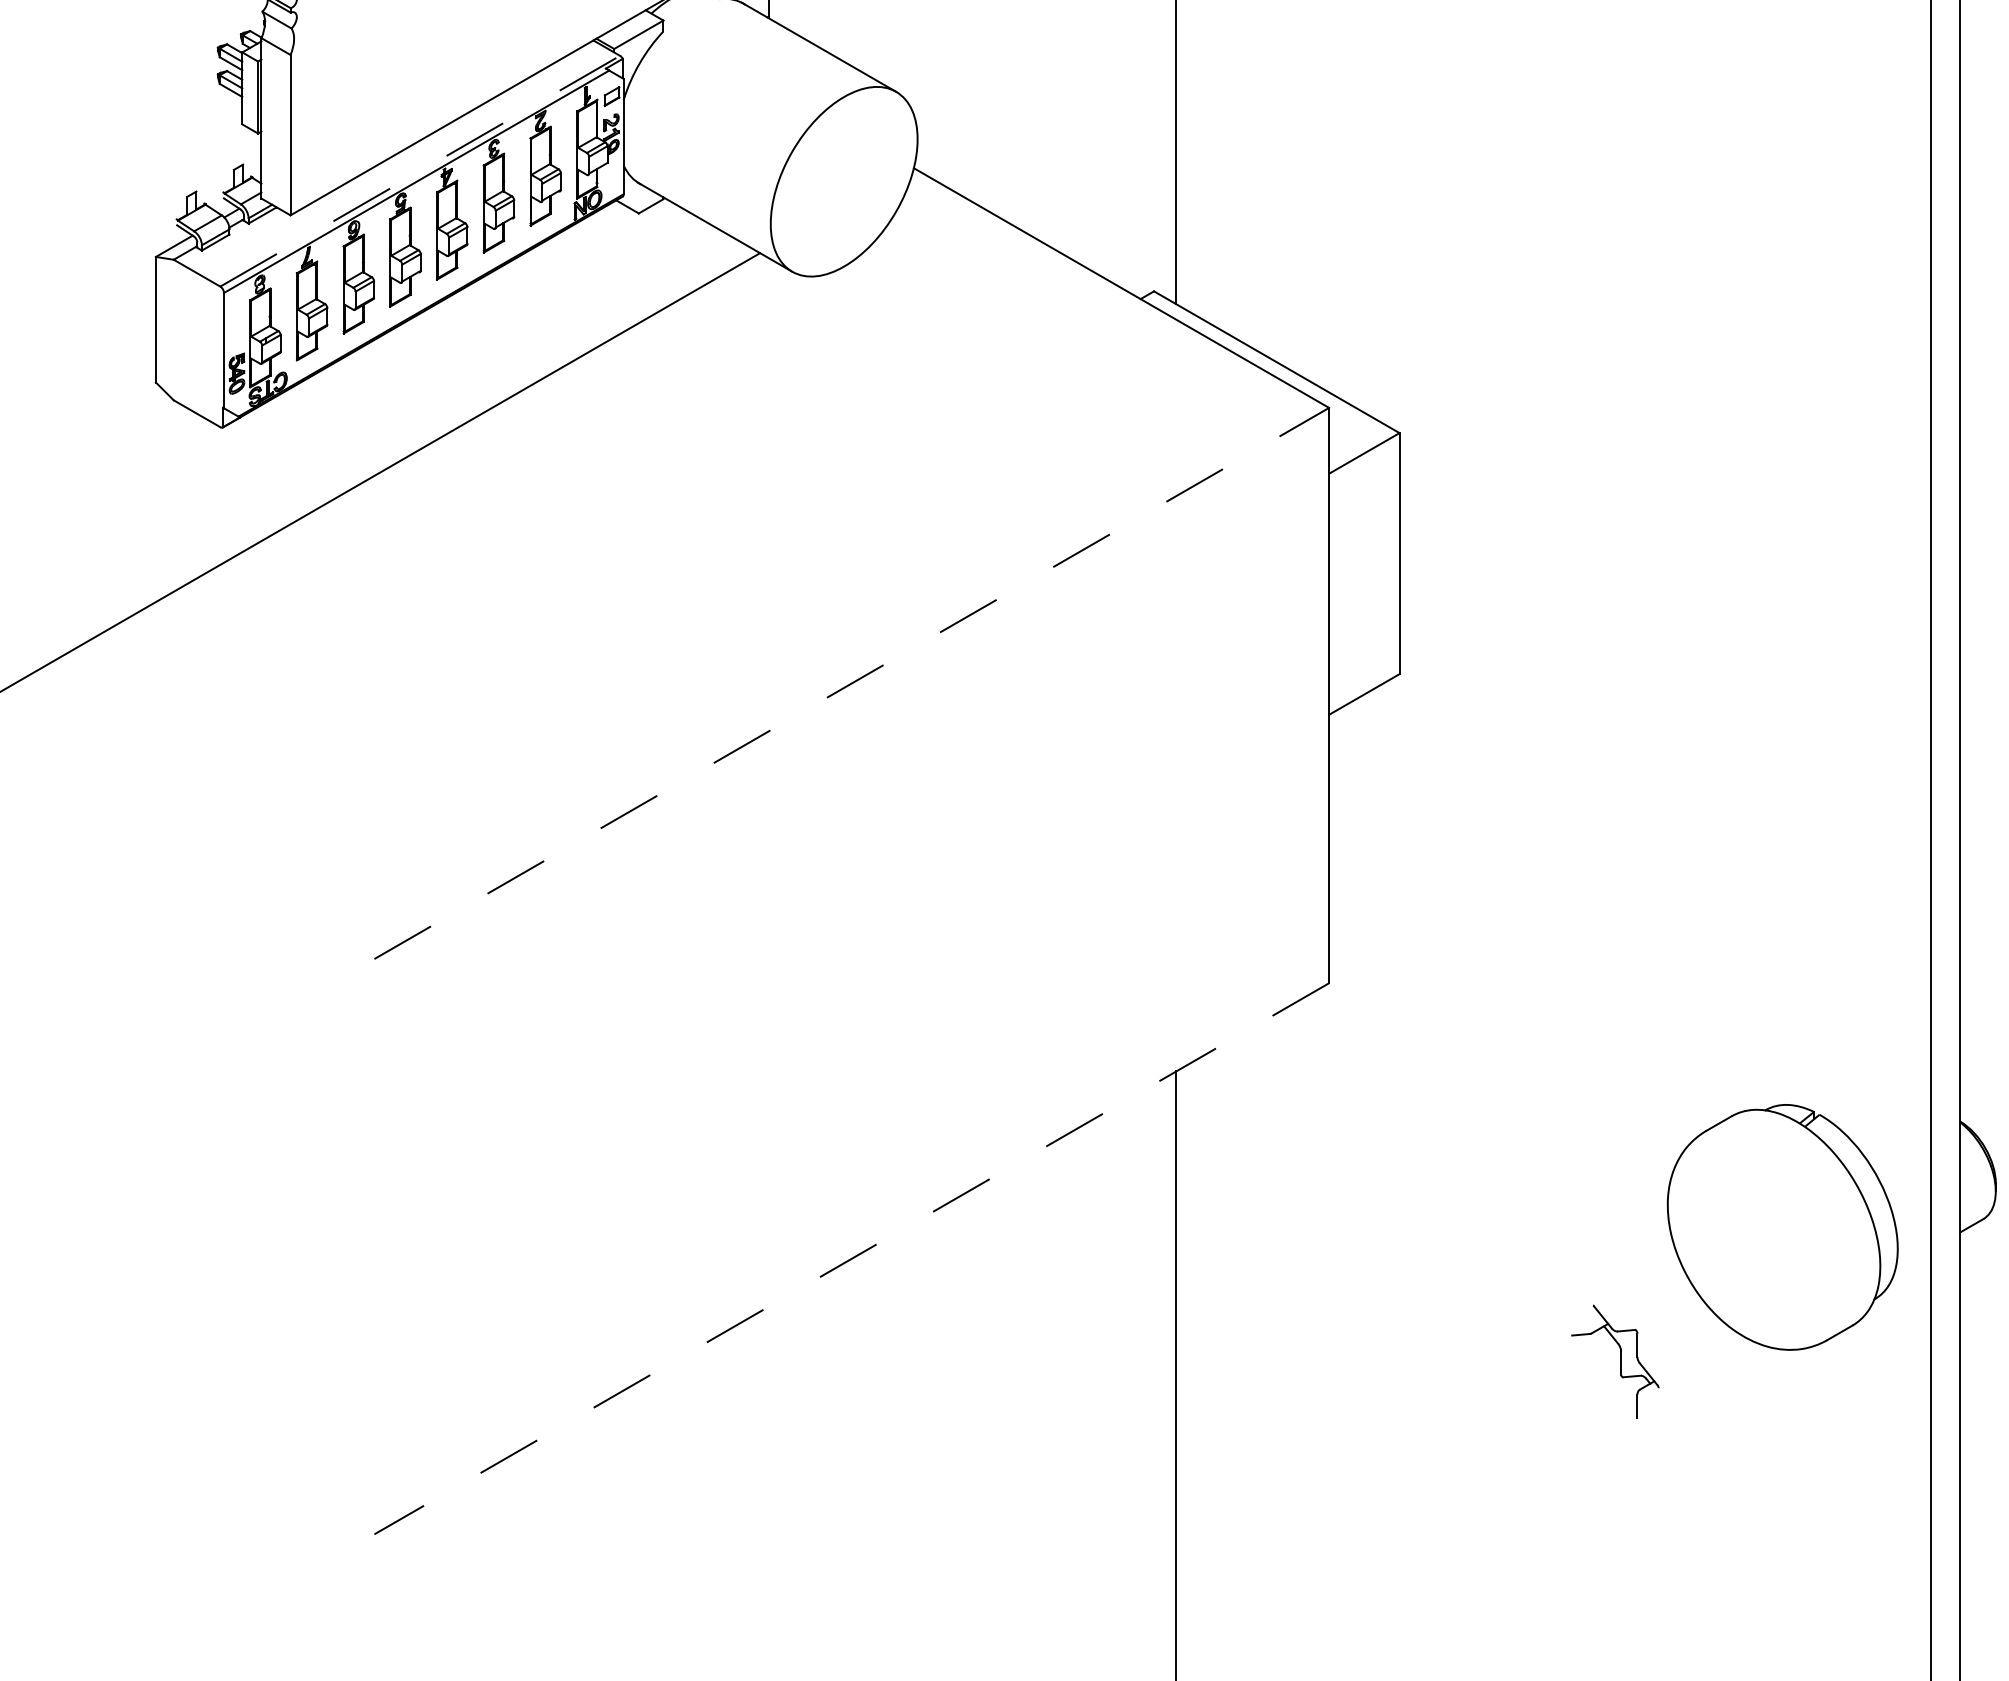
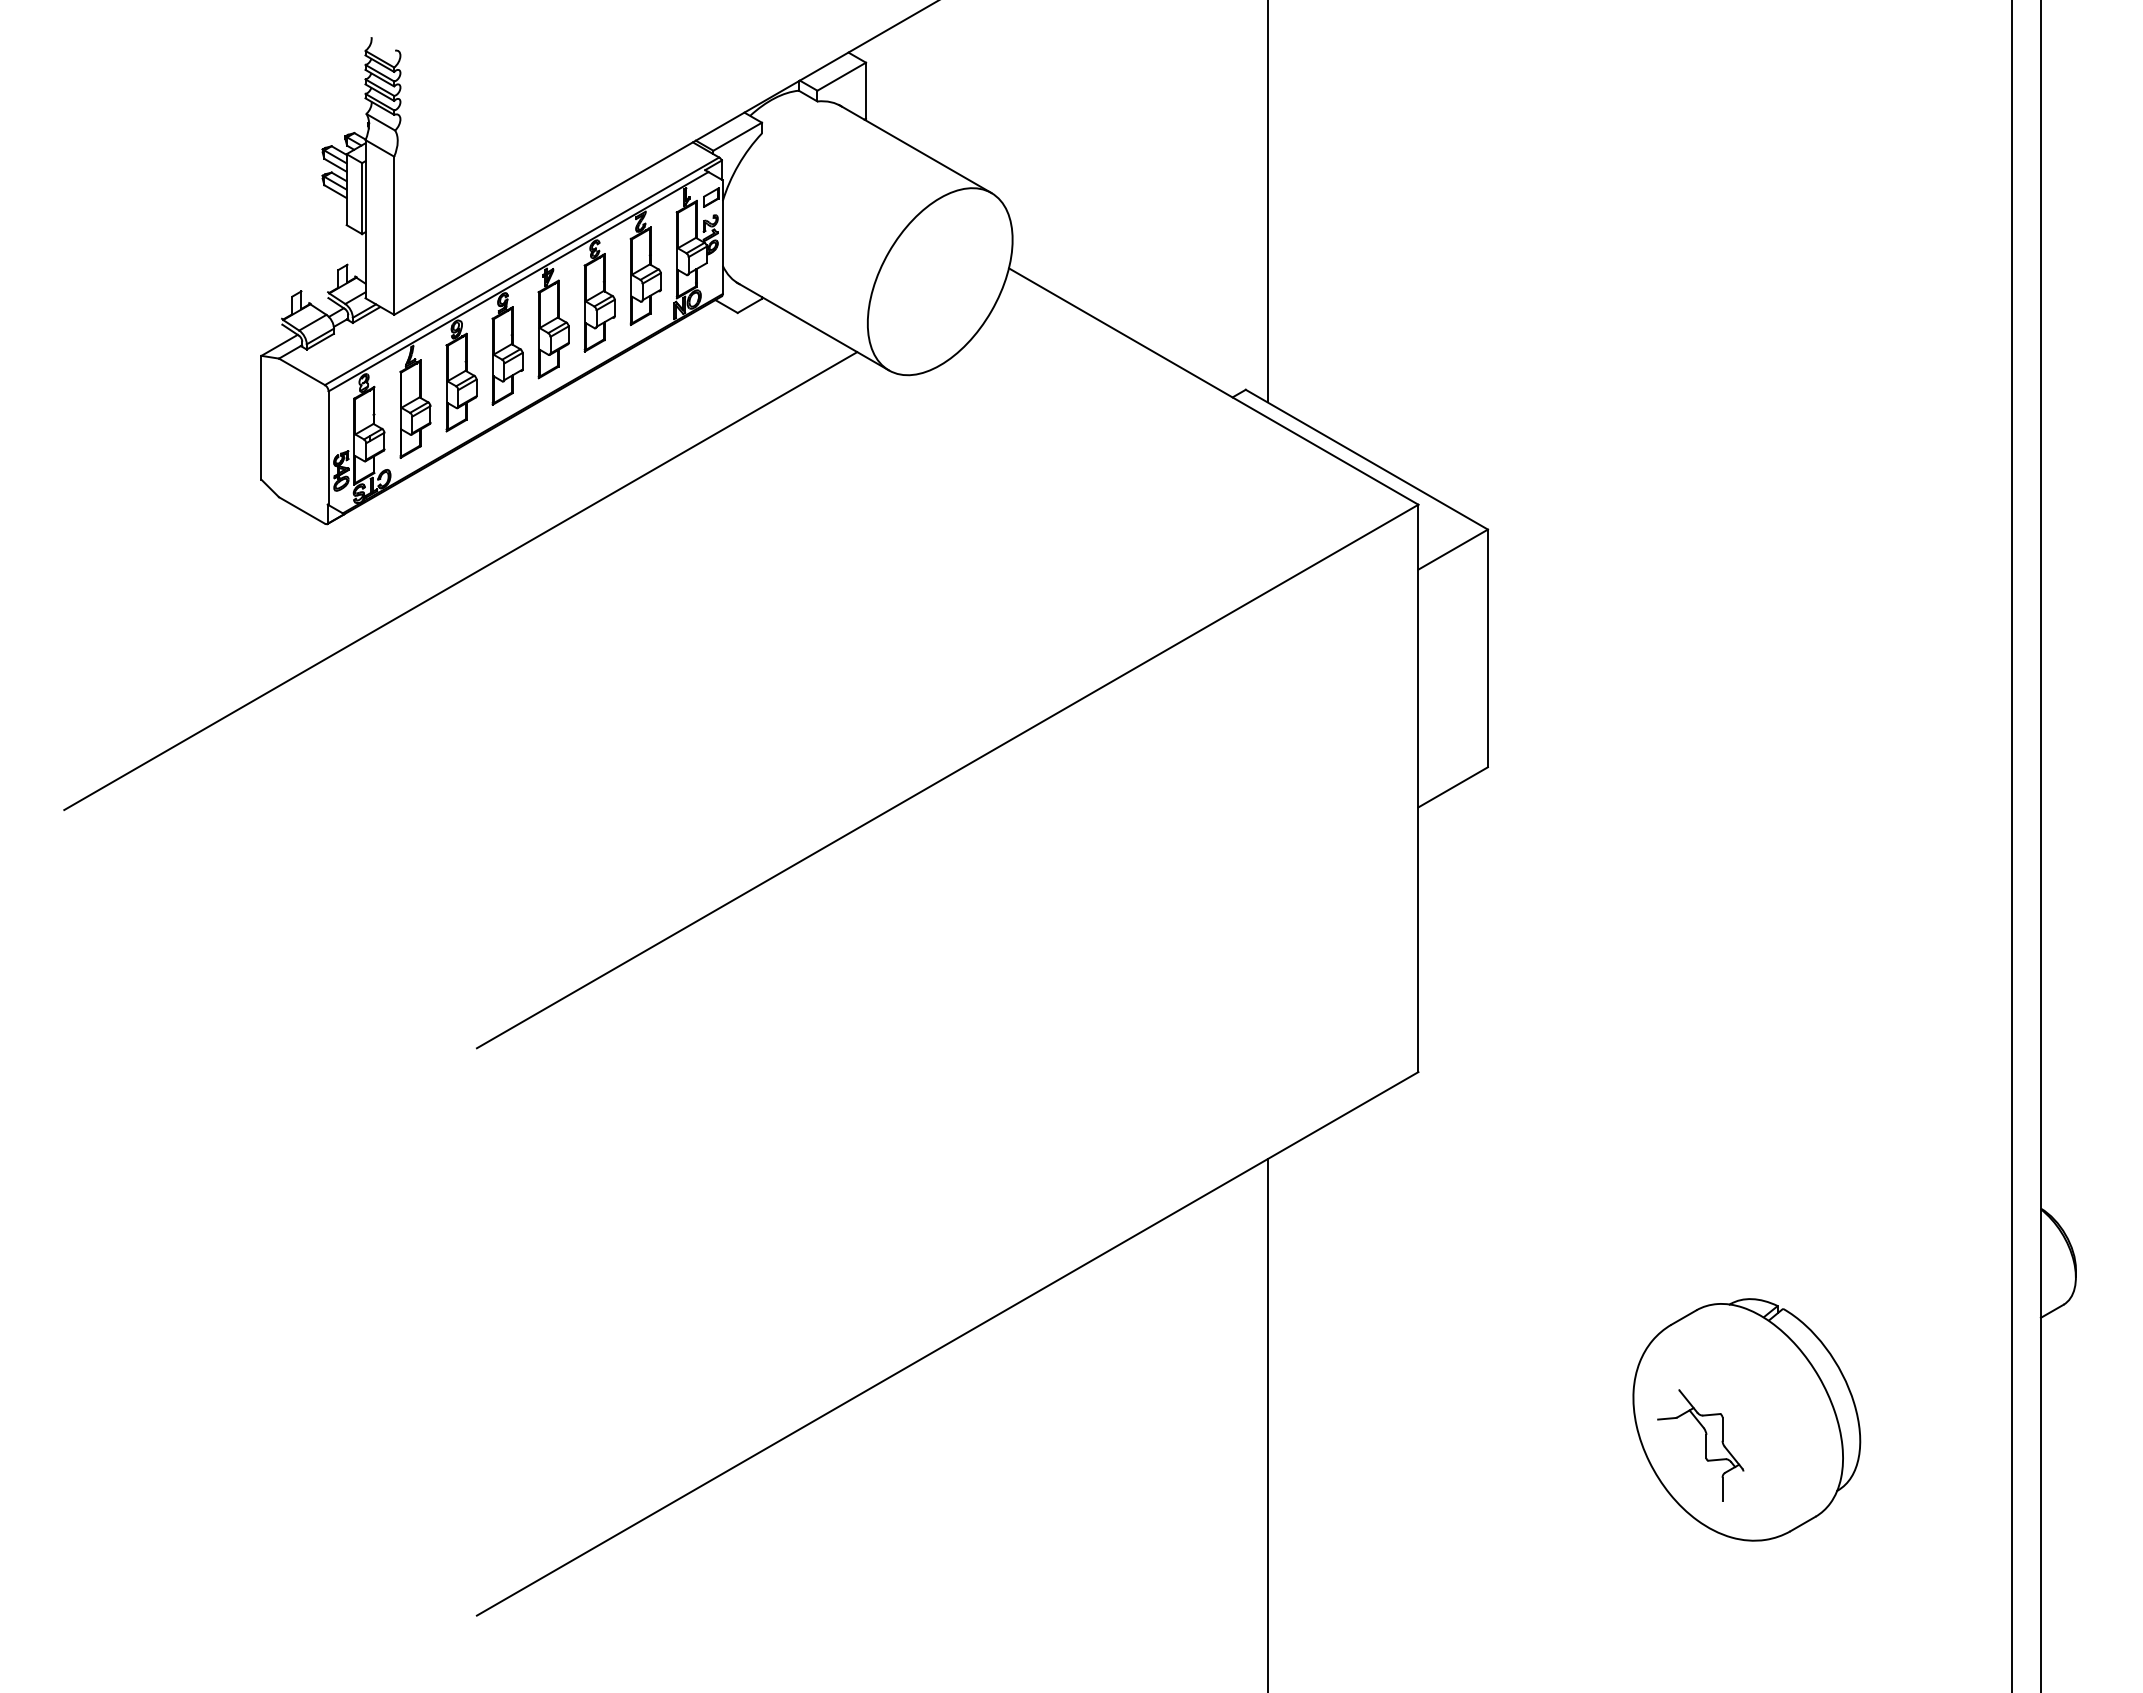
line: (420, 171) -> (522, 271), dashed -> solid
line: (851, 683) -> (947, 776), dashed -> solid
part: (1782, 1226) -> (1746, 1419), moved
line: (851, 1258) -> (947, 1343), dashed -> solid

